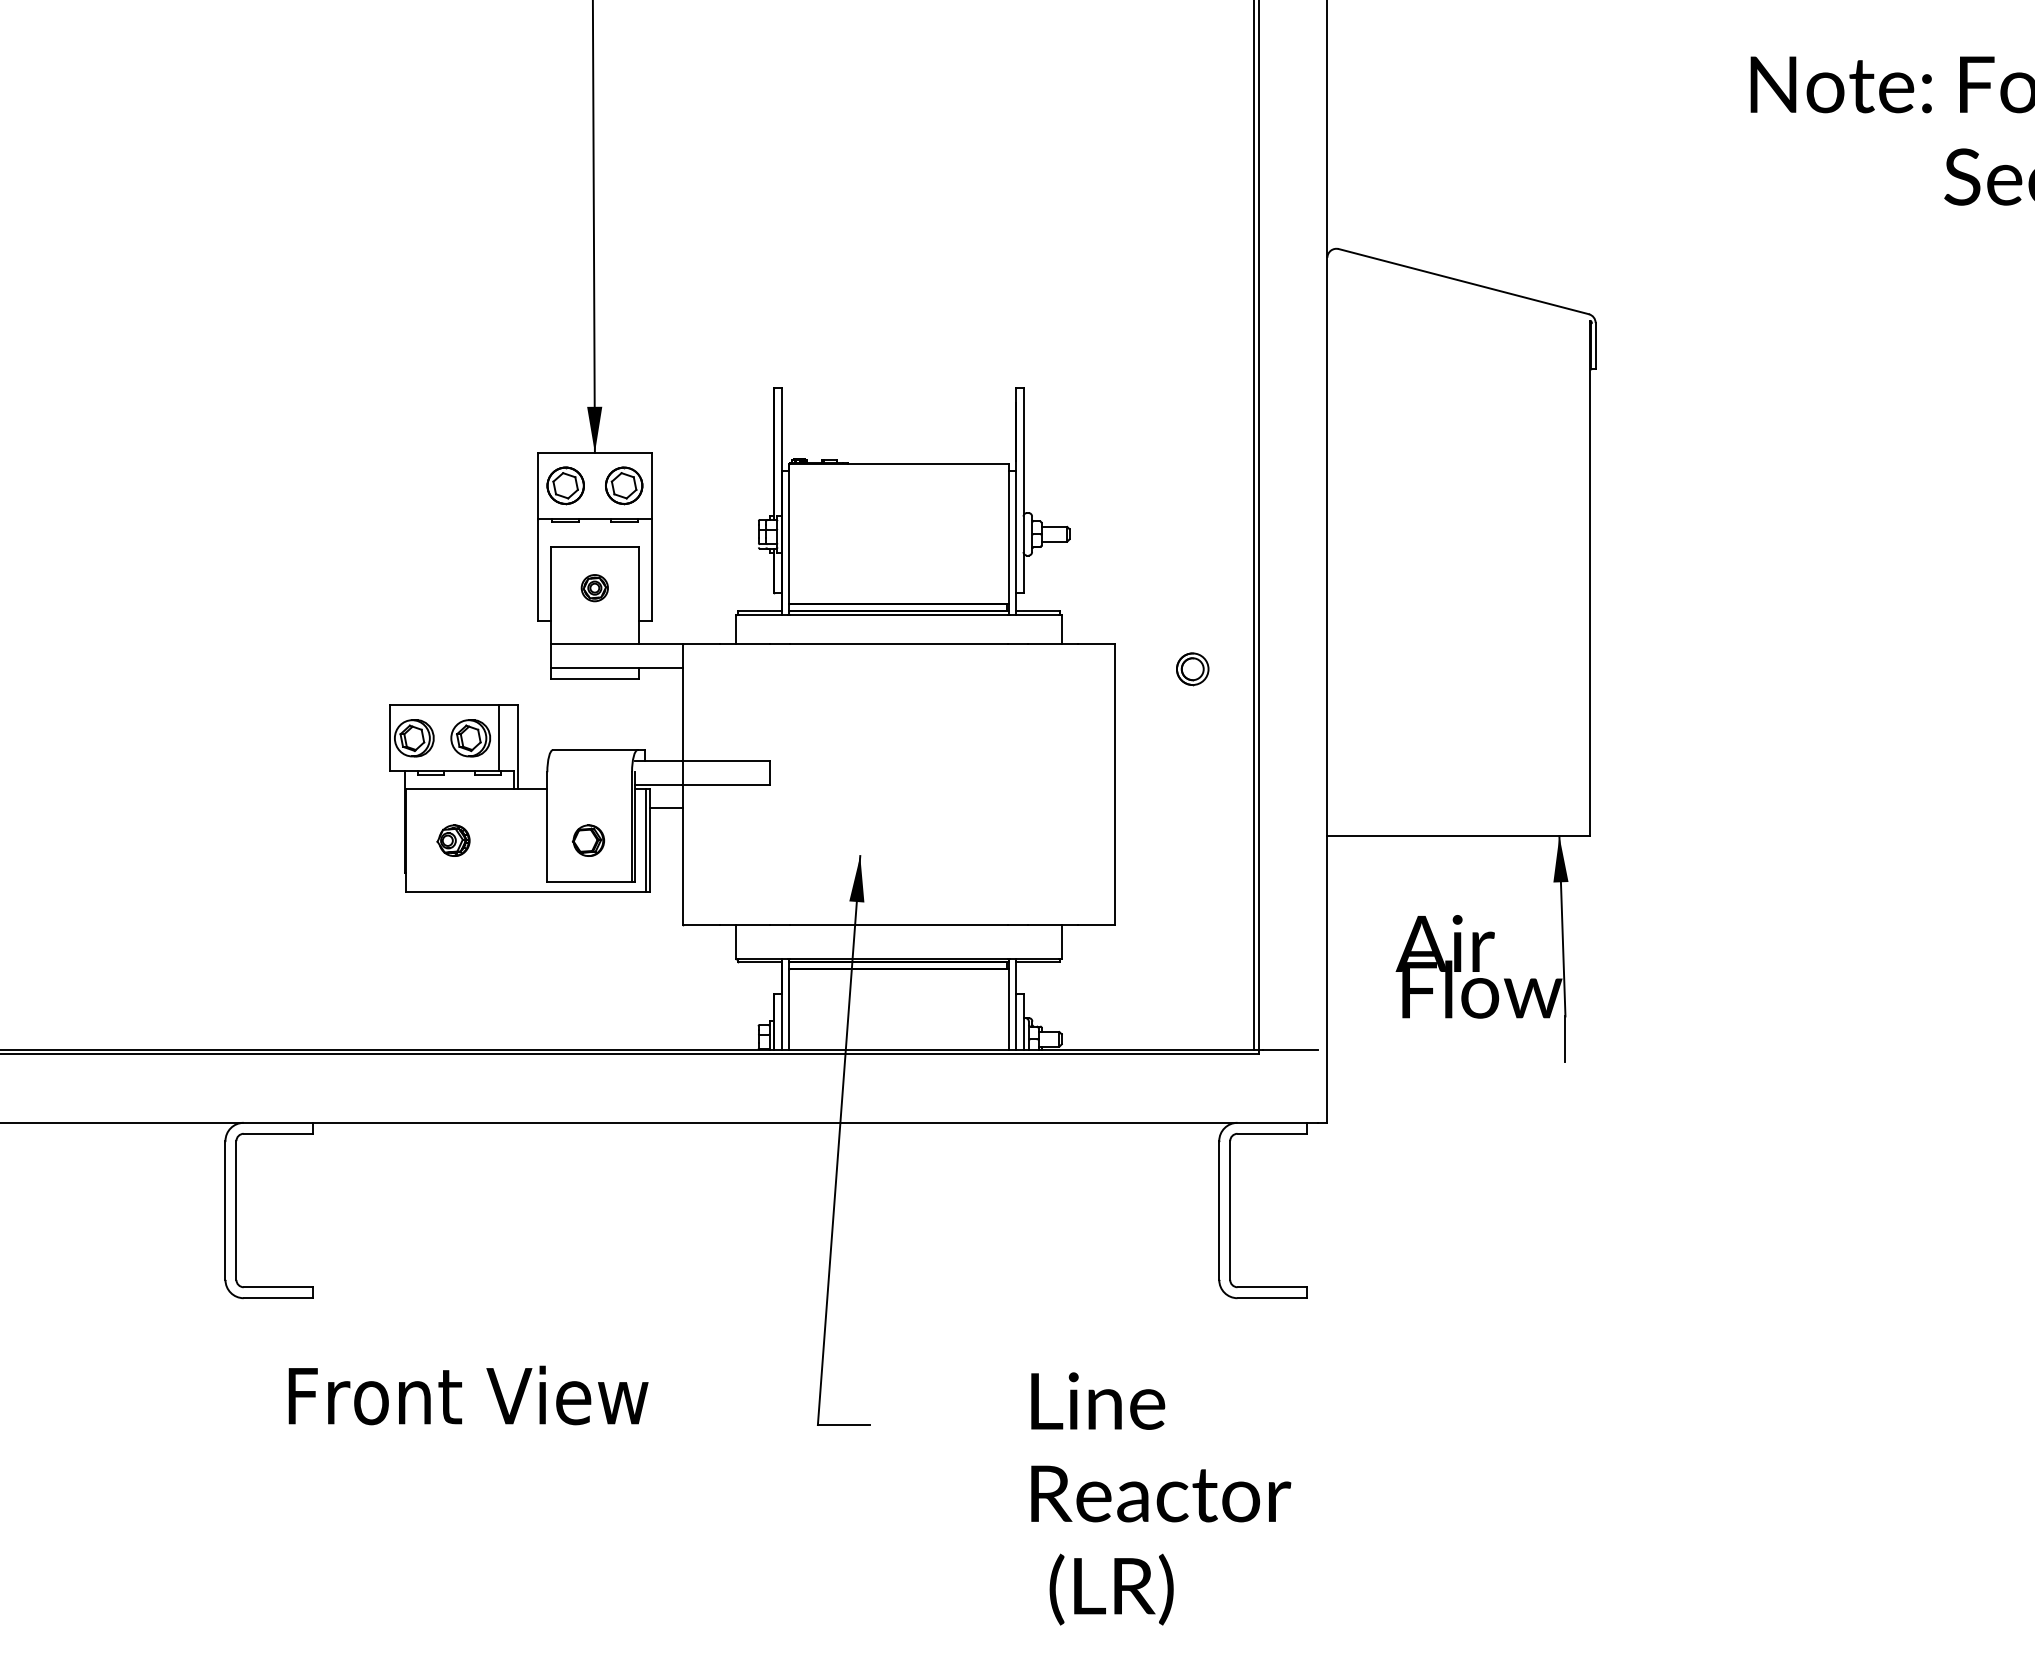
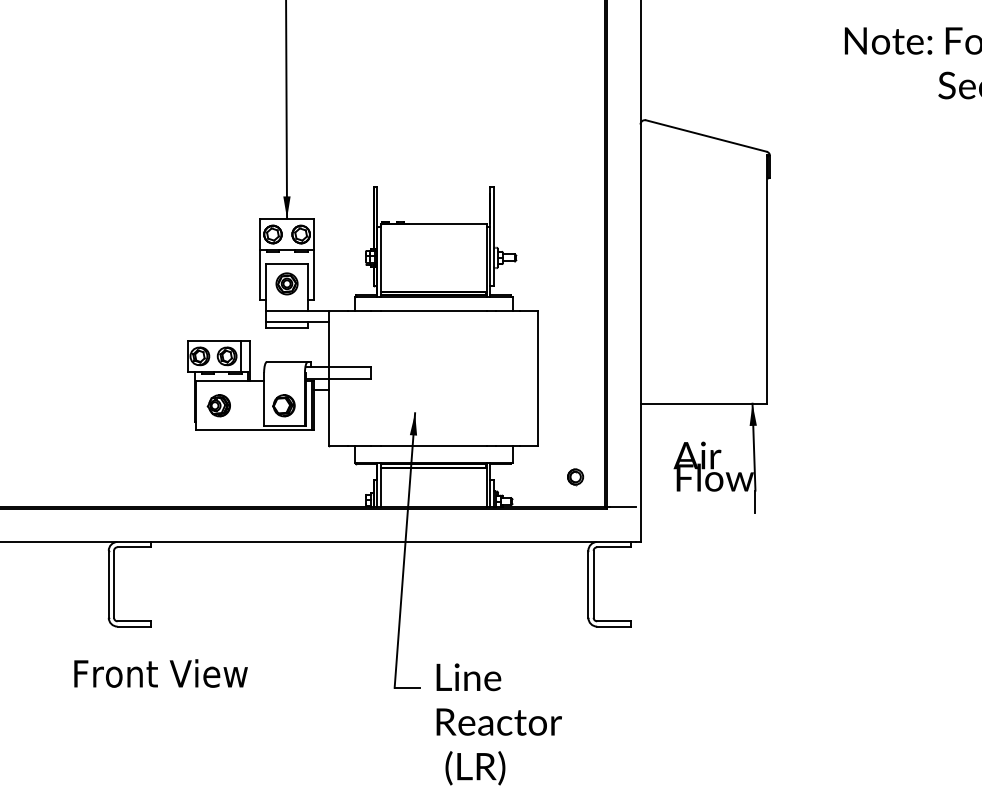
part: (593, 587) -> (286, 283), size x1.67
part: (1192, 670) -> (575, 477), moved
part: (452, 840) -> (218, 405), size x1.43
part: (587, 840) -> (283, 405), size x1.43
text: (467, 1395) -> (160, 673), moved
text: (1159, 1498) -> (498, 724), moved

